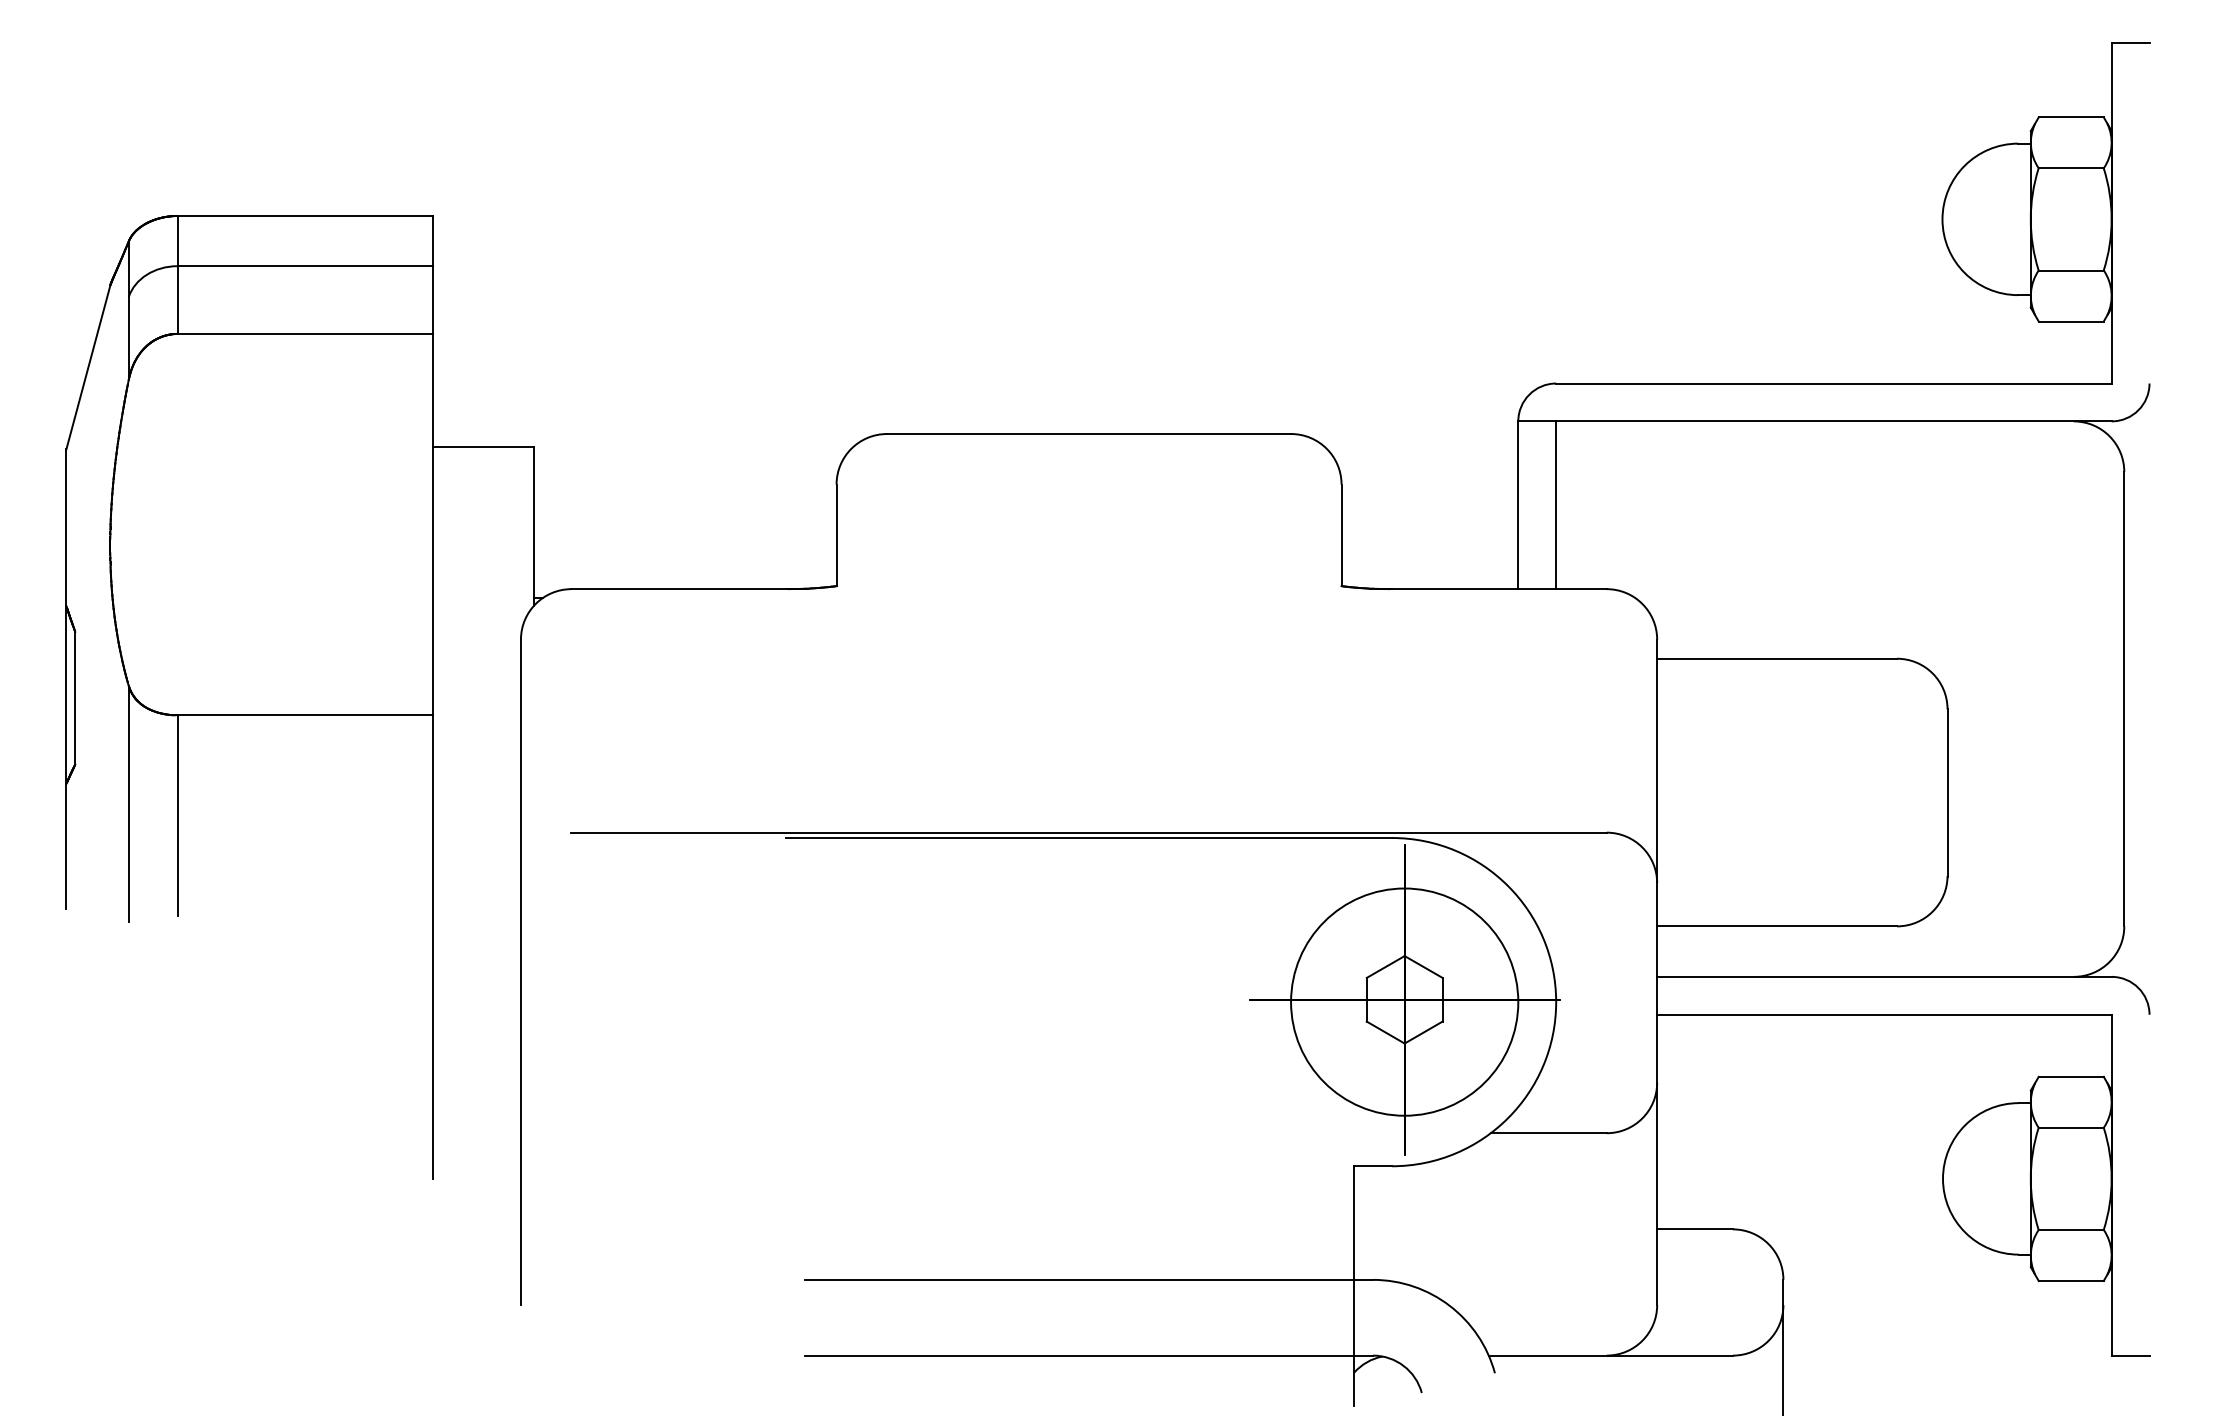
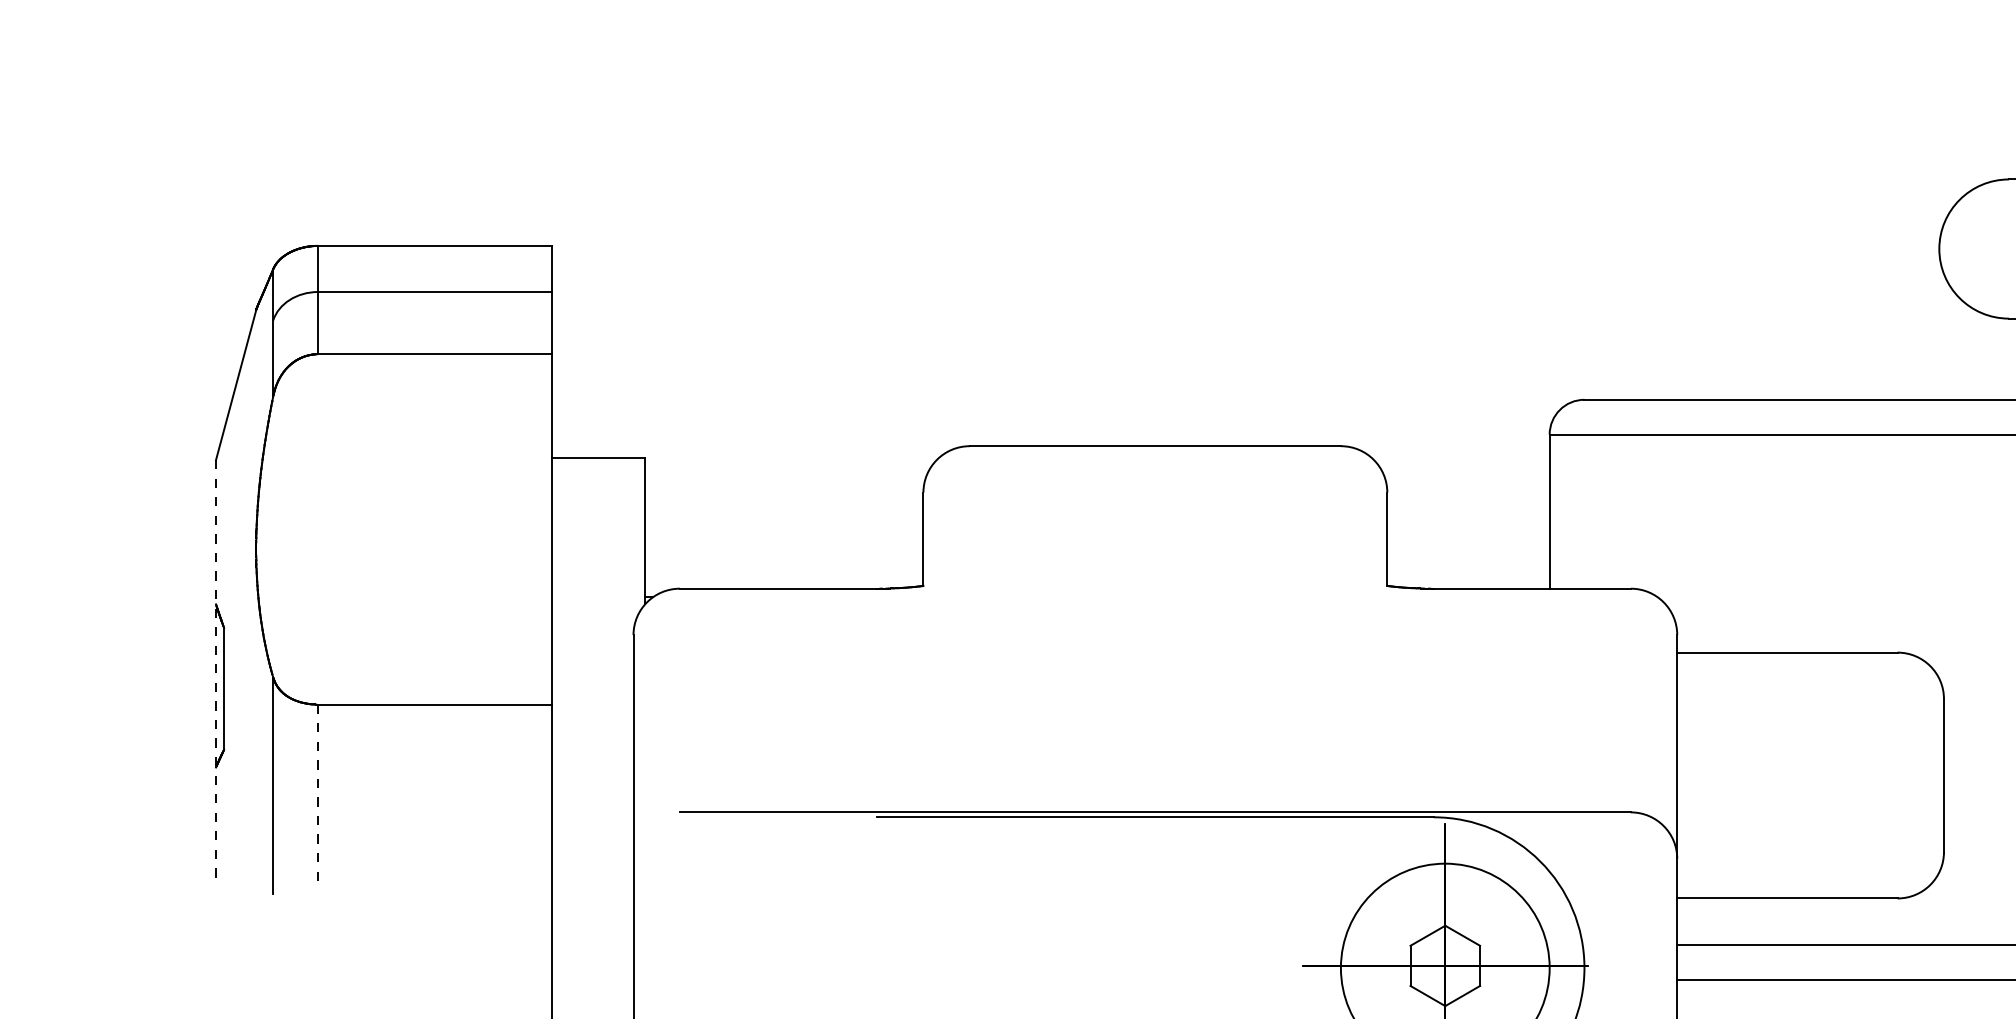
line: (1556, 505) -> (1584, 511), removed
line: (66, 678) -> (216, 670), solid -> dashed
line: (177, 815) -> (318, 796), solid -> dashed

